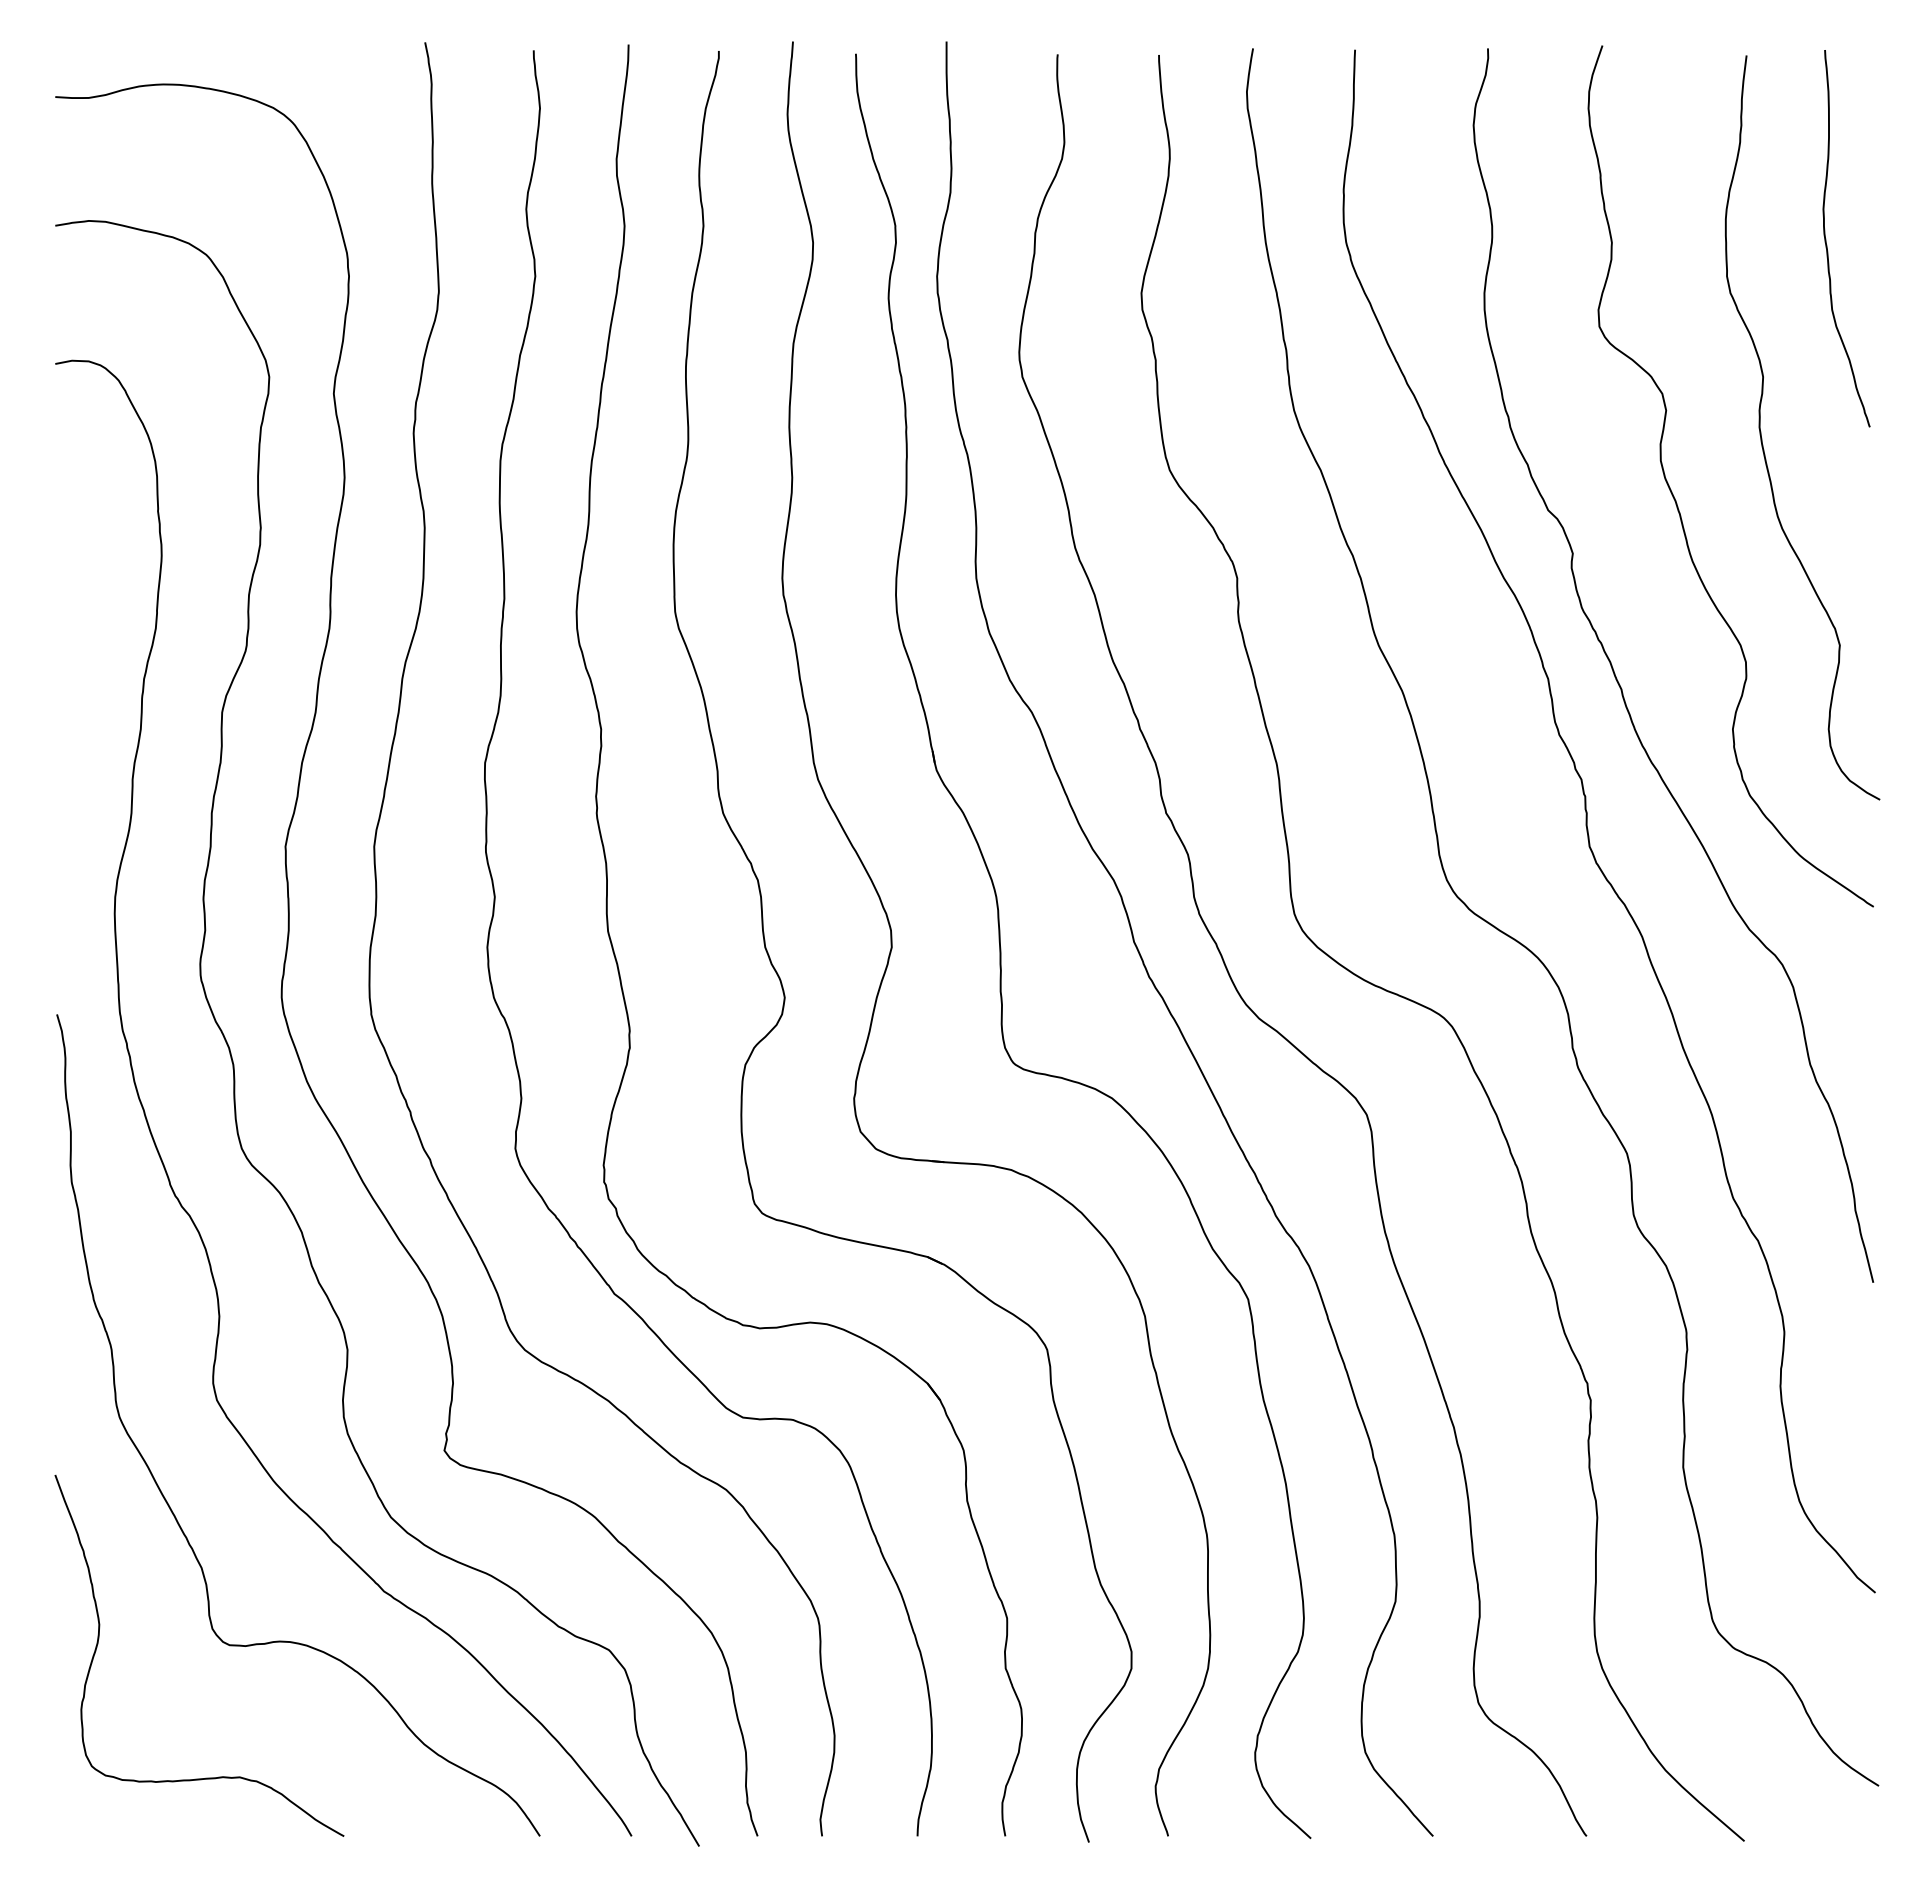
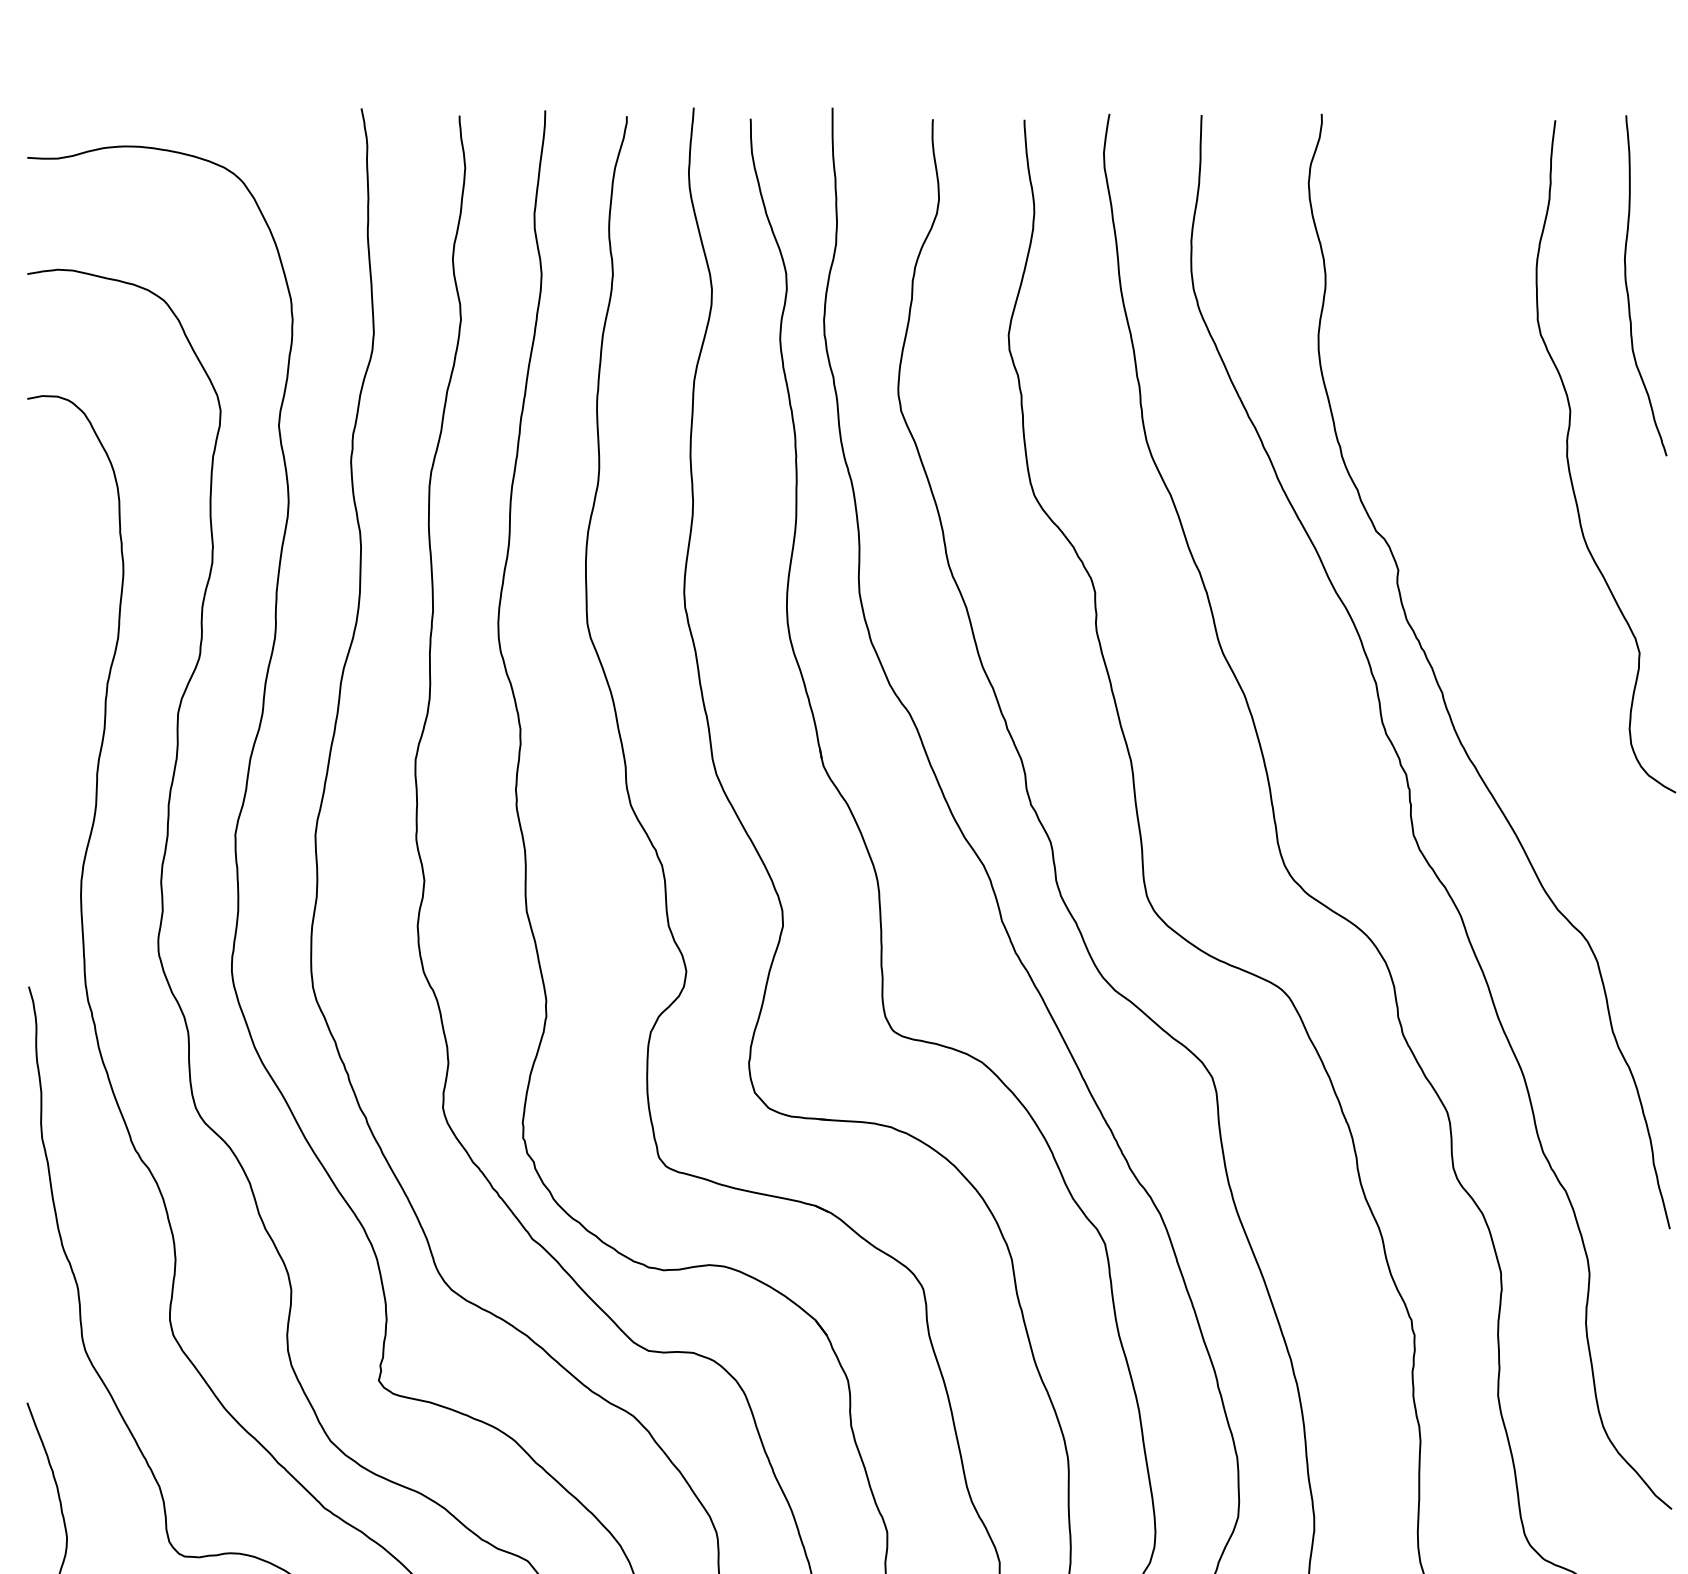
curve: (1676, 500) -> (1492, 522), removed

